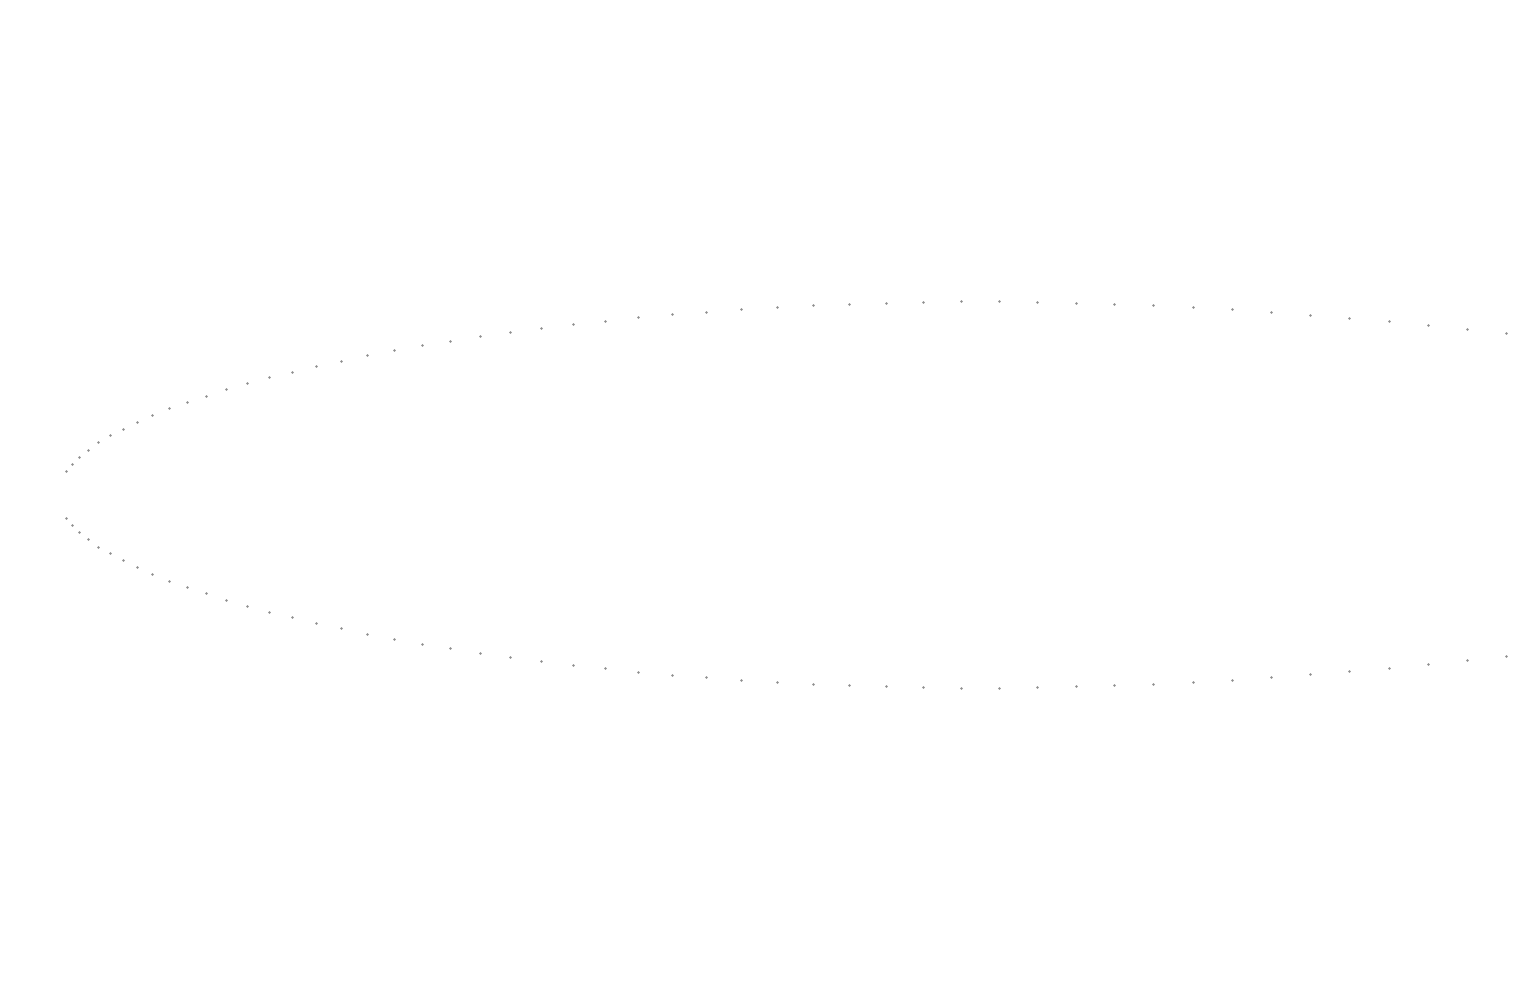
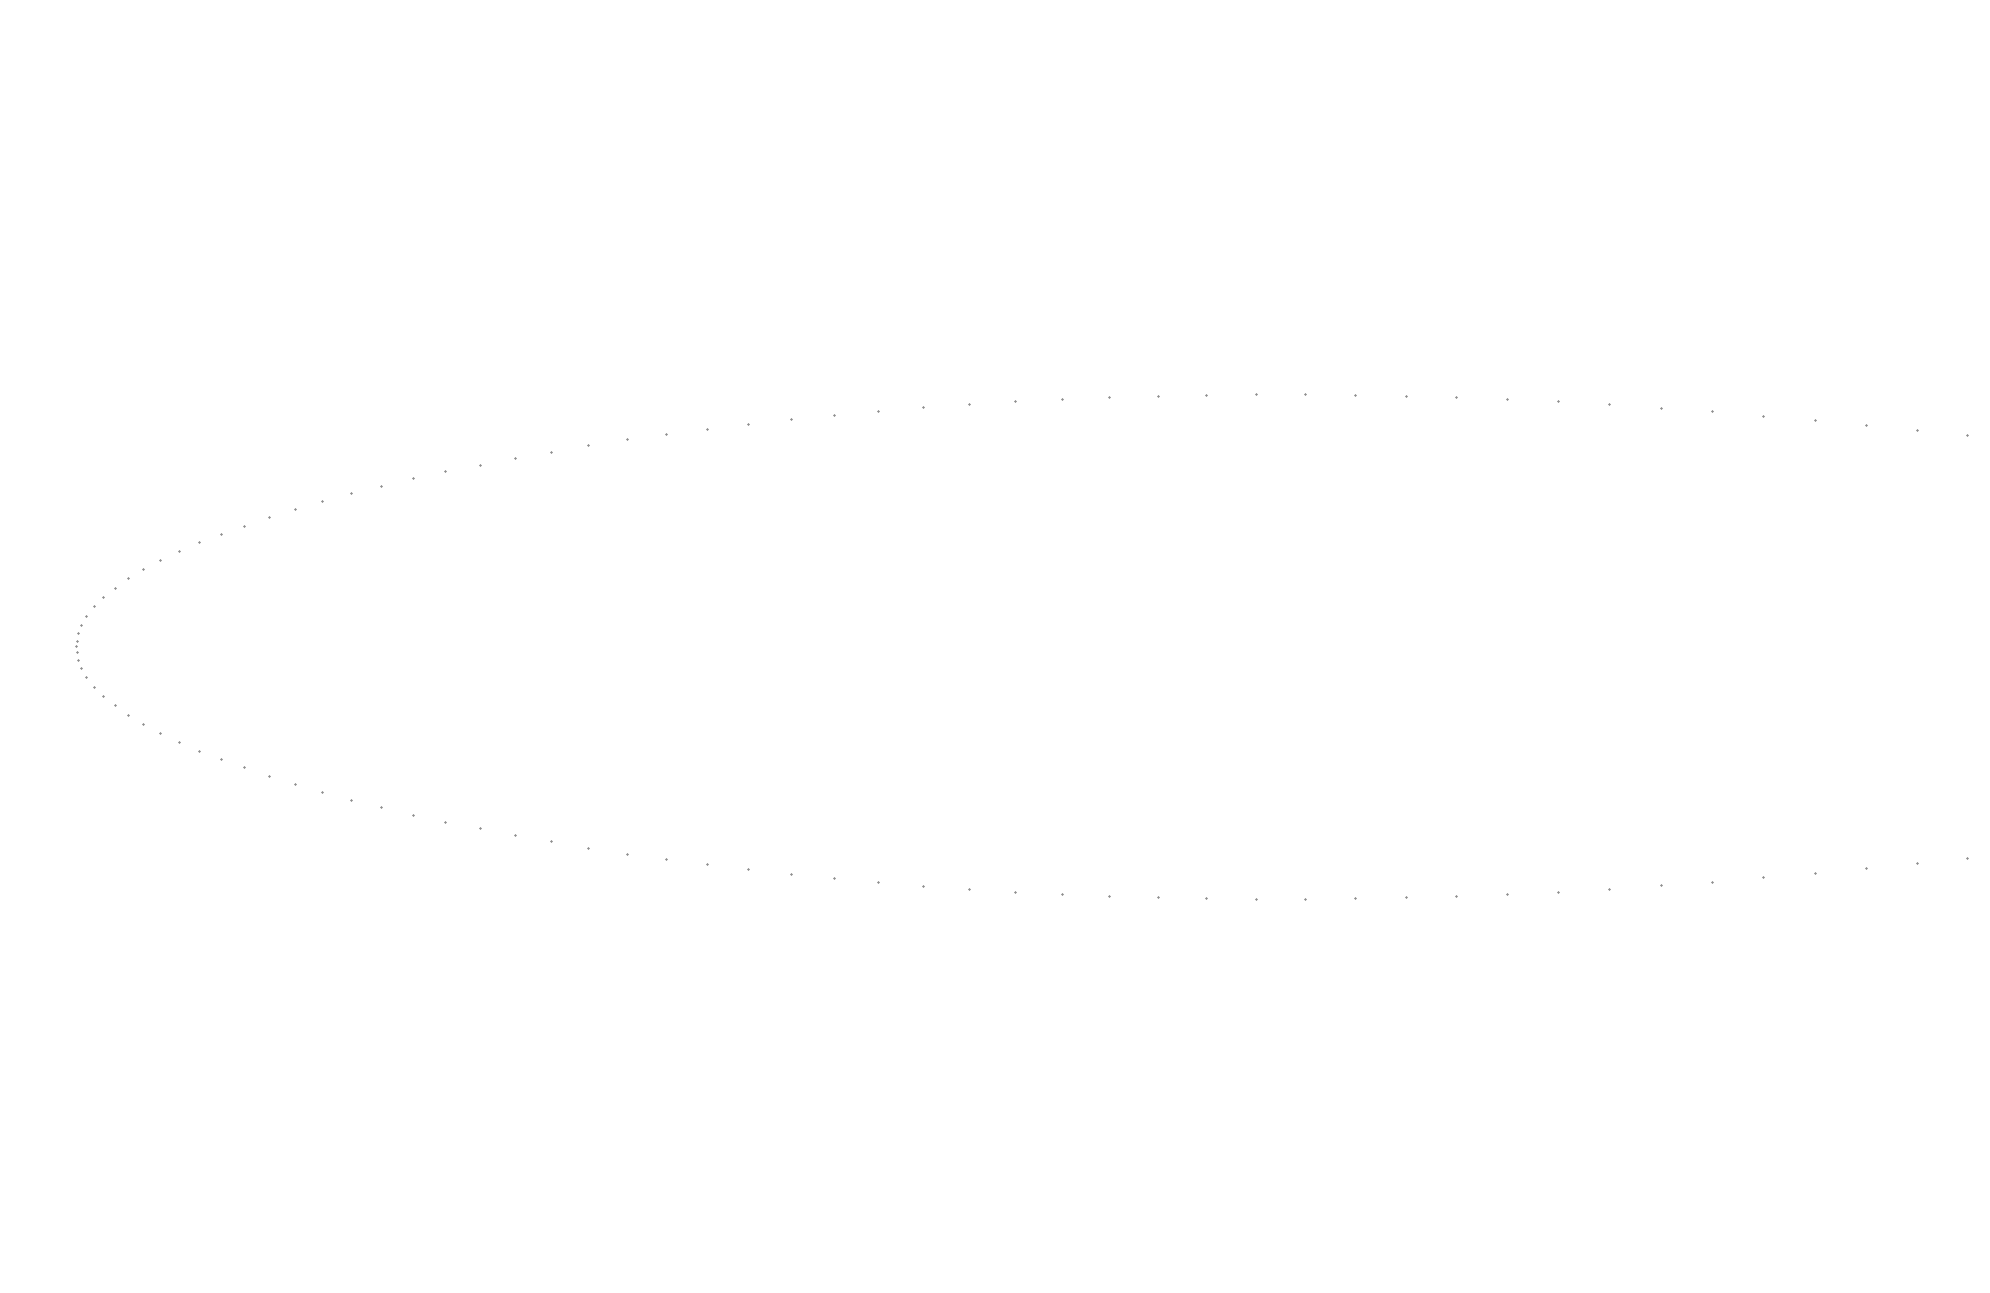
part: (60, 494) -> (78, 646), added

